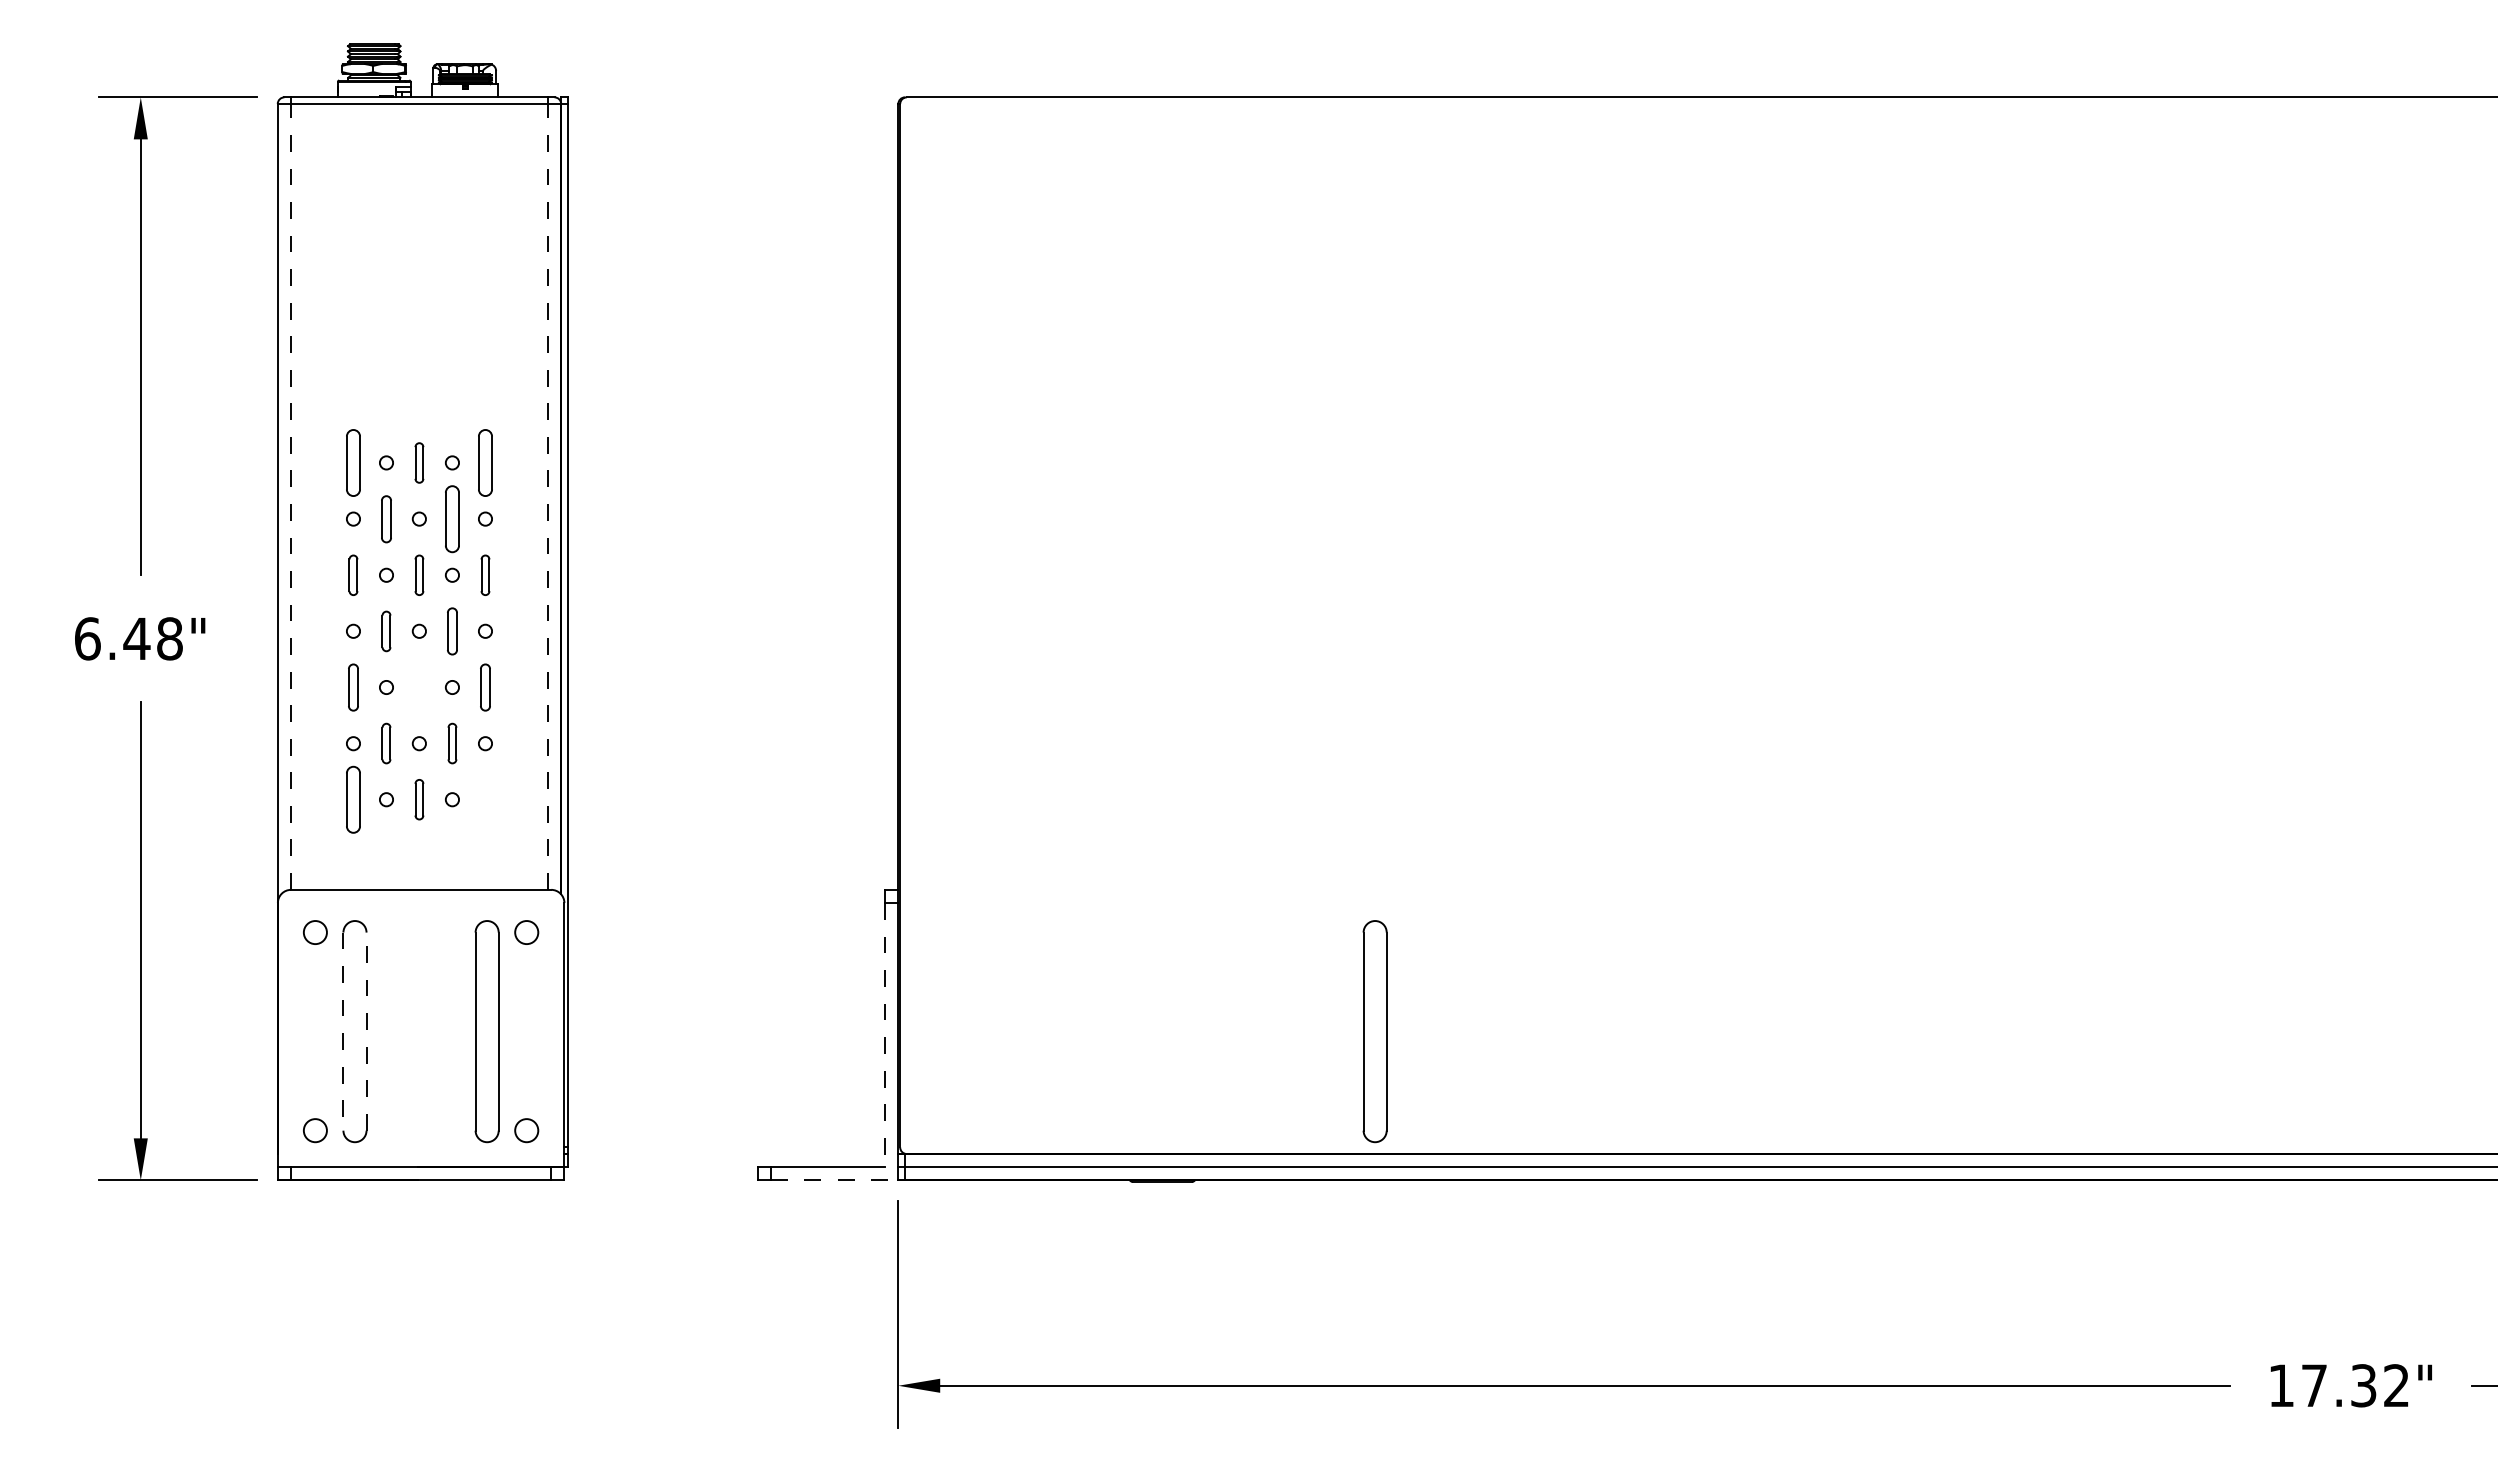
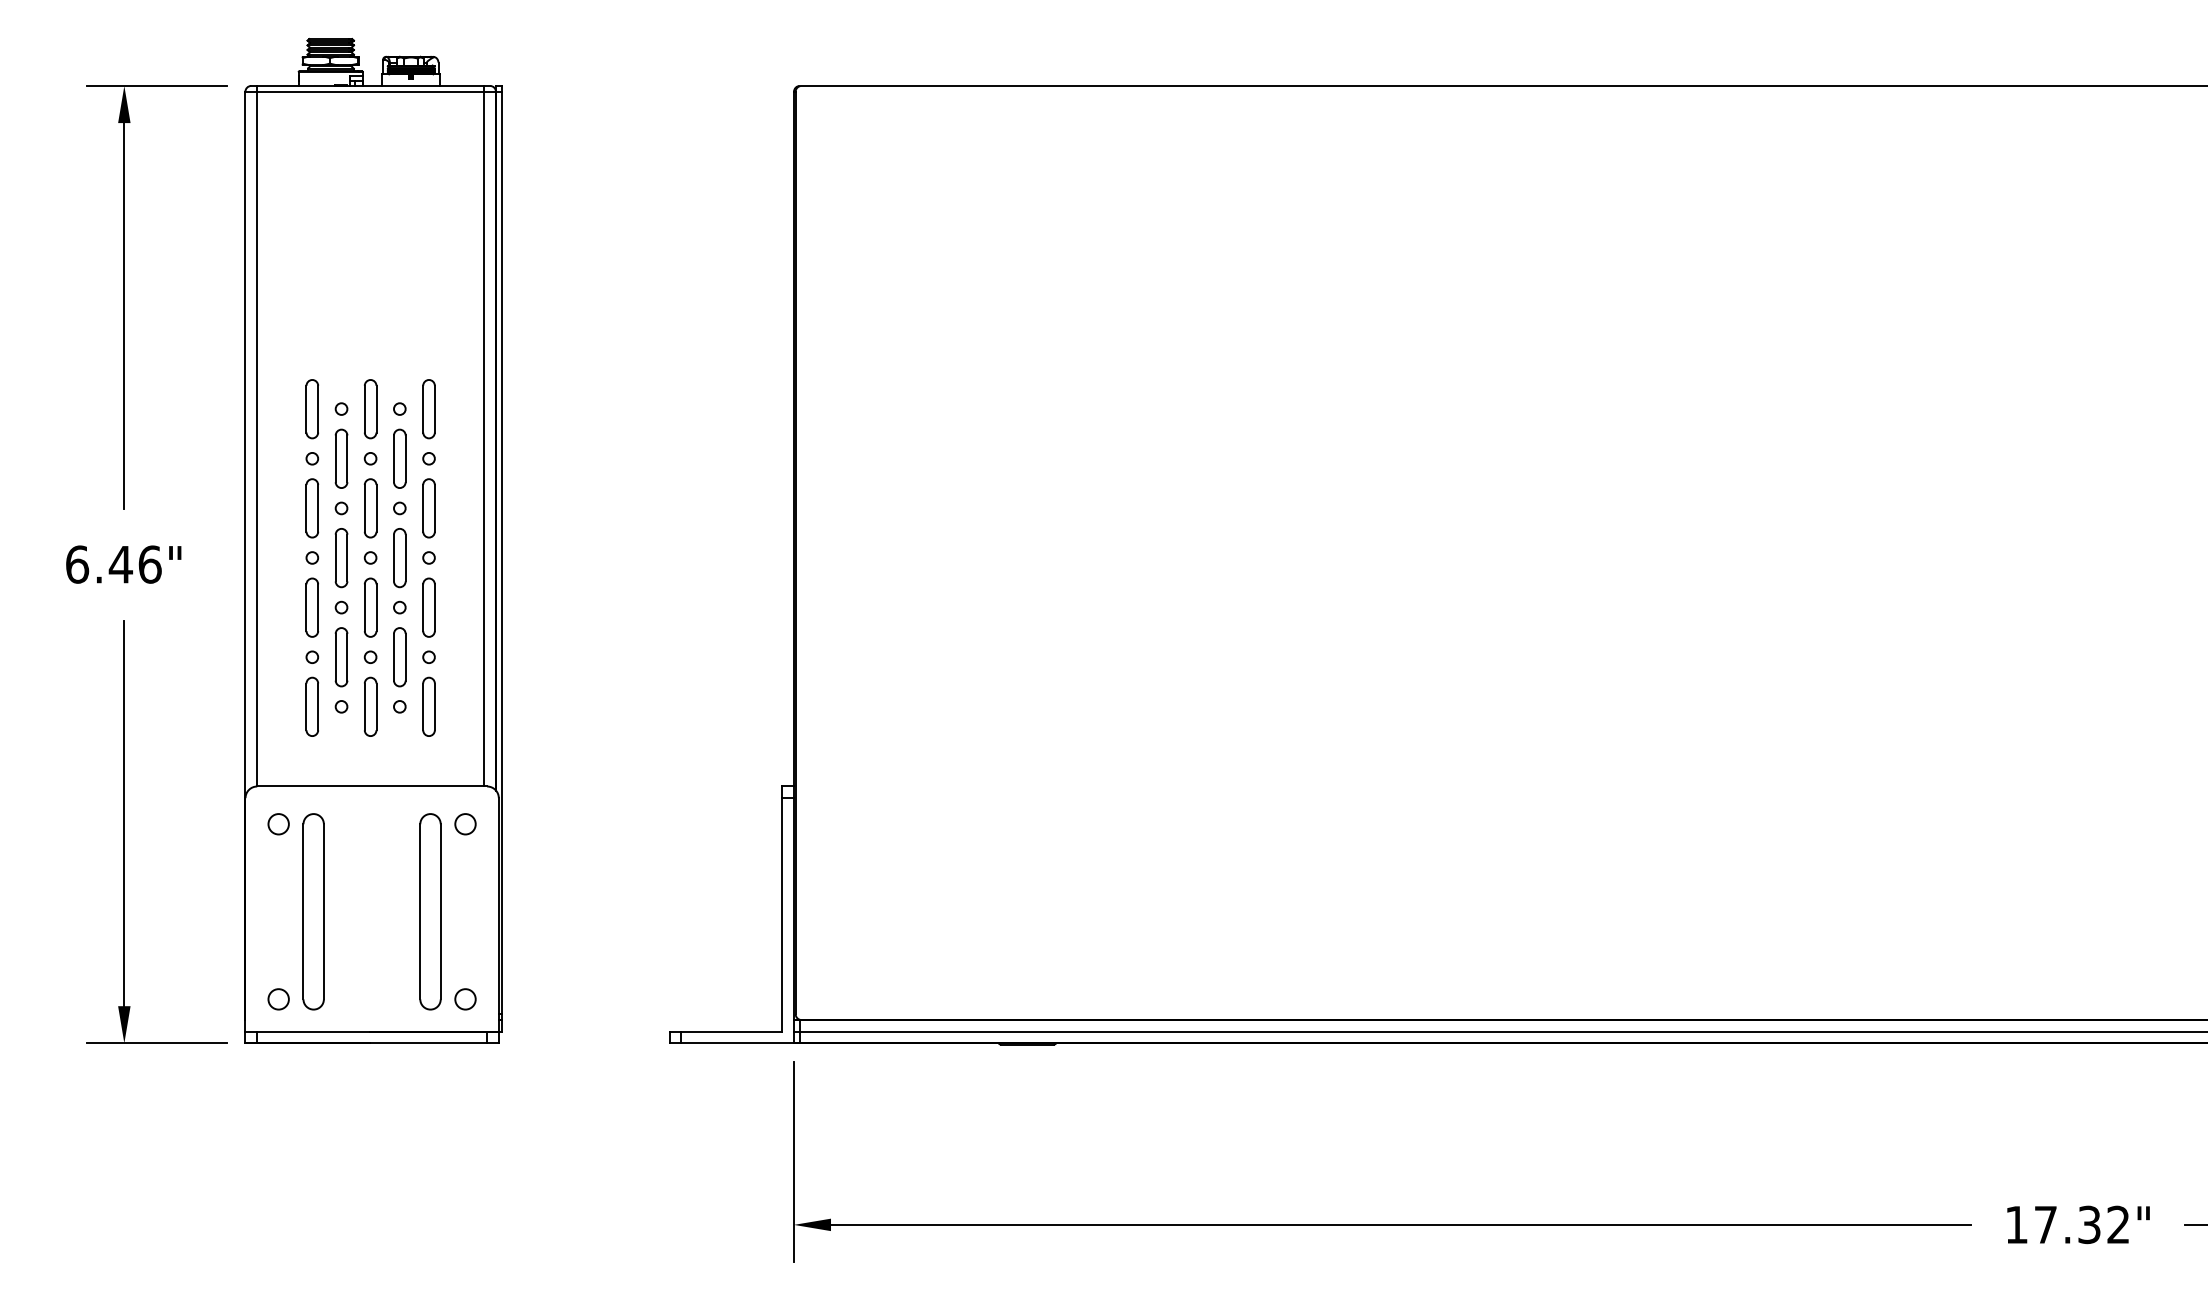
part: (419, 462) -> (370, 408), size x1.67
line: (291, 496) -> (257, 438), dashed -> solid
line: (547, 496) -> (483, 438), dashed -> solid
part: (386, 519) -> (341, 459), size x1.43
part: (353, 575) -> (312, 508), size x1.67
part: (419, 575) -> (370, 508), size x1.67
part: (485, 575) -> (429, 508), size x1.67
part: (386, 631) -> (341, 558), size x1.67
part: (452, 631) -> (399, 558), size x1.43
text: (170, 638) -> (150, 564), 6.48" -> 6.46"
part: (353, 687) -> (312, 607), size x1.43
part: (418, 687) -> (369, 607), added
part: (485, 687) -> (429, 607), size x1.43
part: (386, 743) -> (341, 657), size x1.67
part: (452, 743) -> (399, 657), size x1.67
part: (419, 799) -> (370, 706), size x1.67
part: (485, 799) -> (429, 706), added
line: (366, 1031) -> (323, 911), dashed -> solid
part: (1374, 1031) -> (1214, 911), removed
line: (343, 1032) -> (303, 912), dashed -> solid
line: (885, 1035) -> (782, 915), dashed -> solid
line: (834, 1180) -> (737, 1043), dashed -> solid

